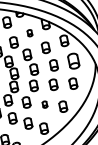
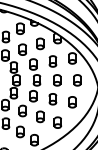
part: (29, 32) -> (40, 43), size x1.67
part: (73, 61) -> (77, 80), size x0.71
part: (45, 104) -> (40, 116), size x1.67

